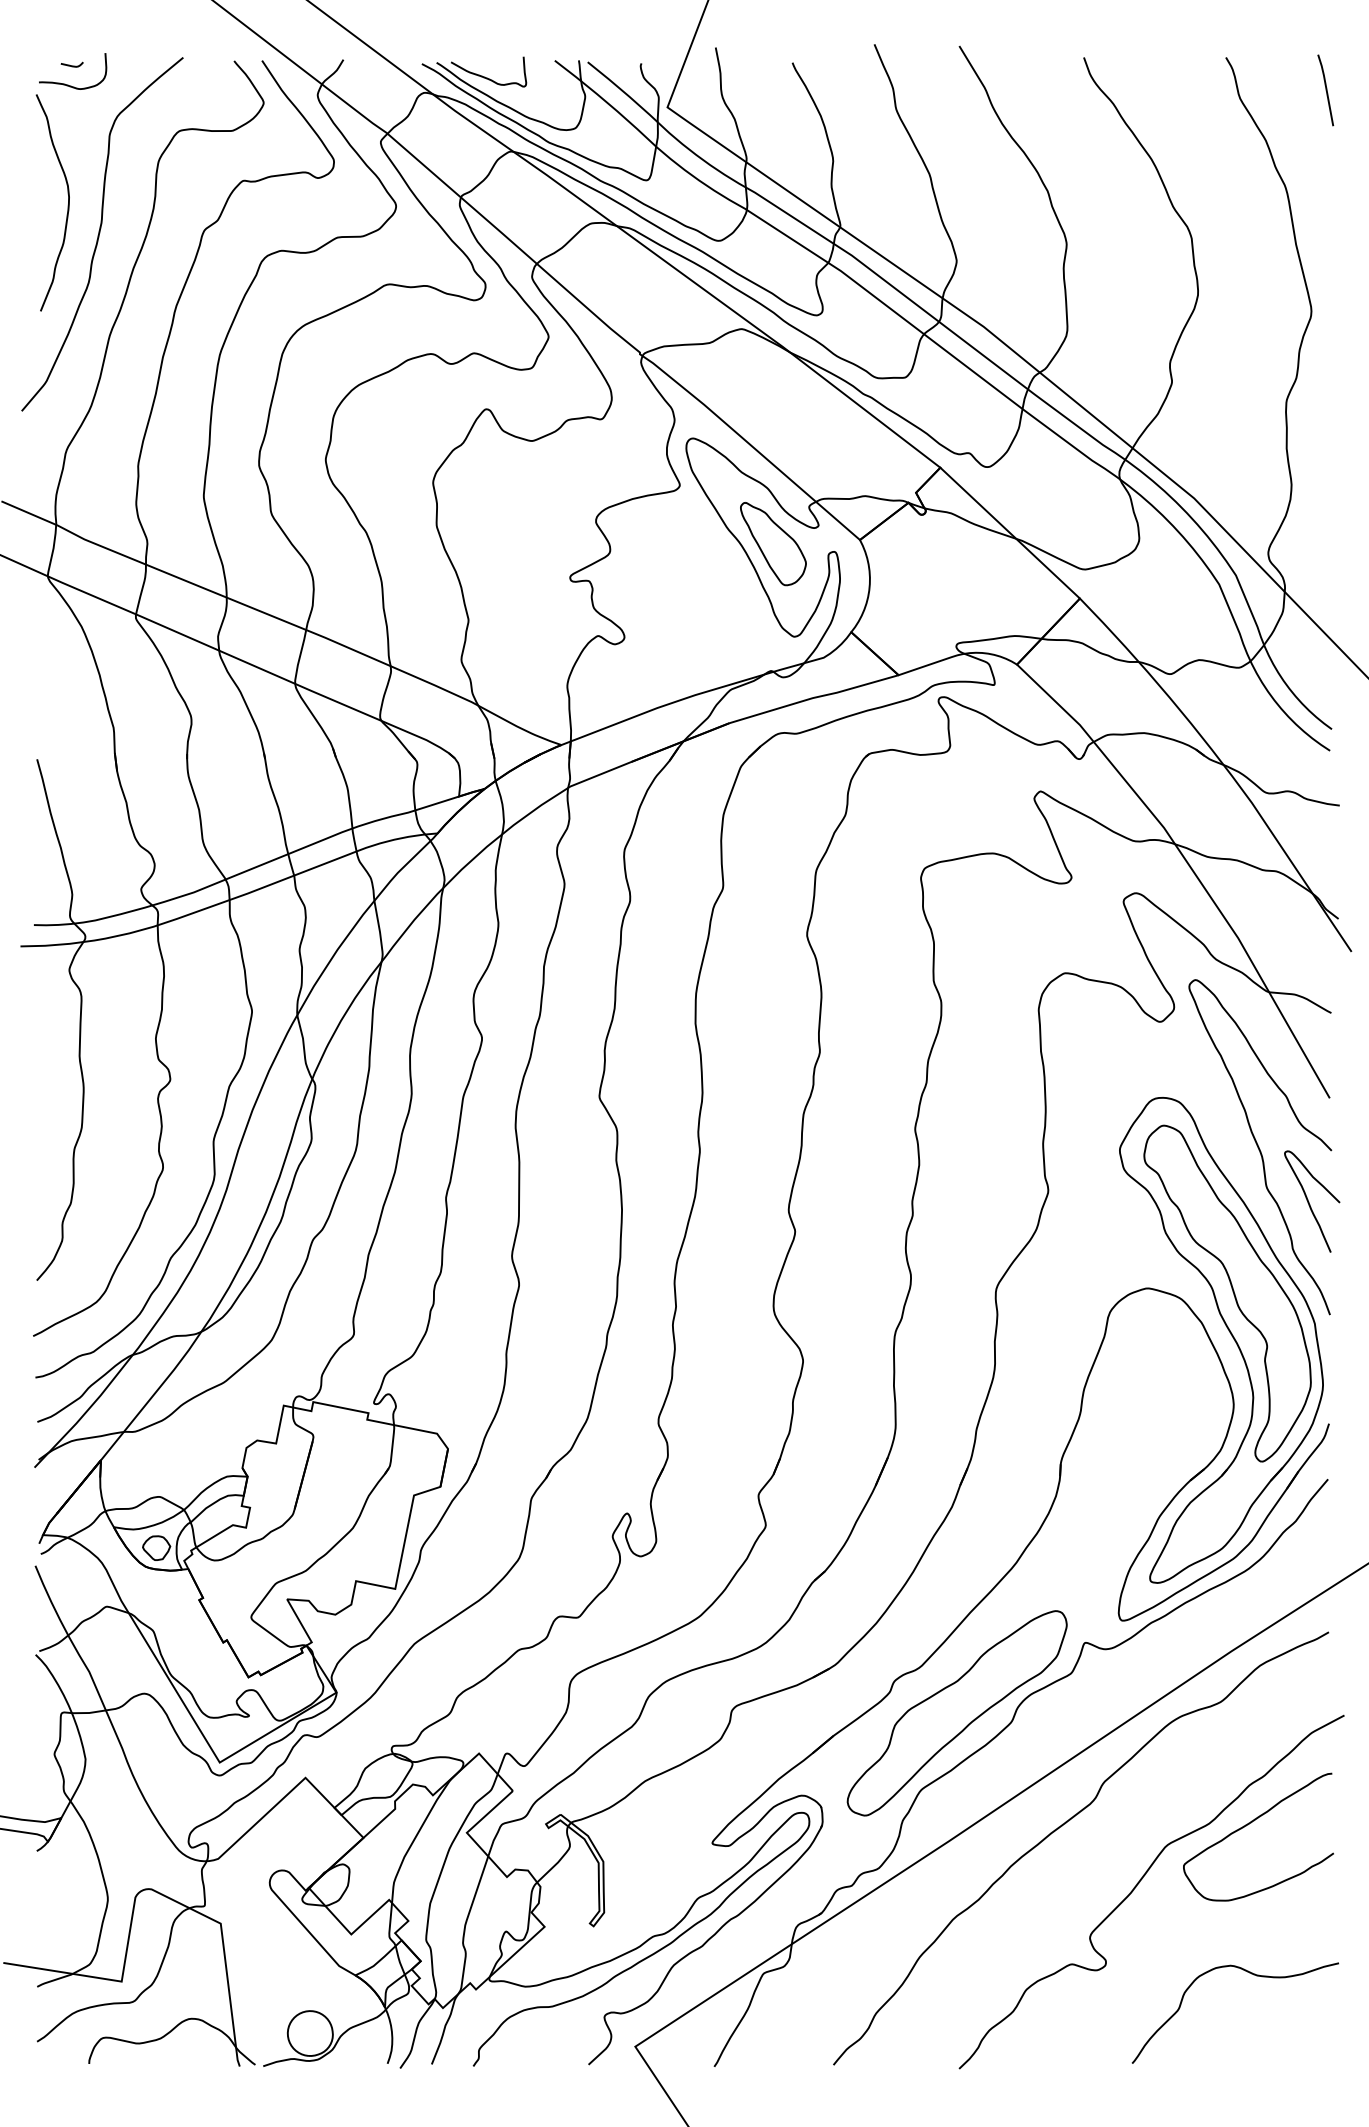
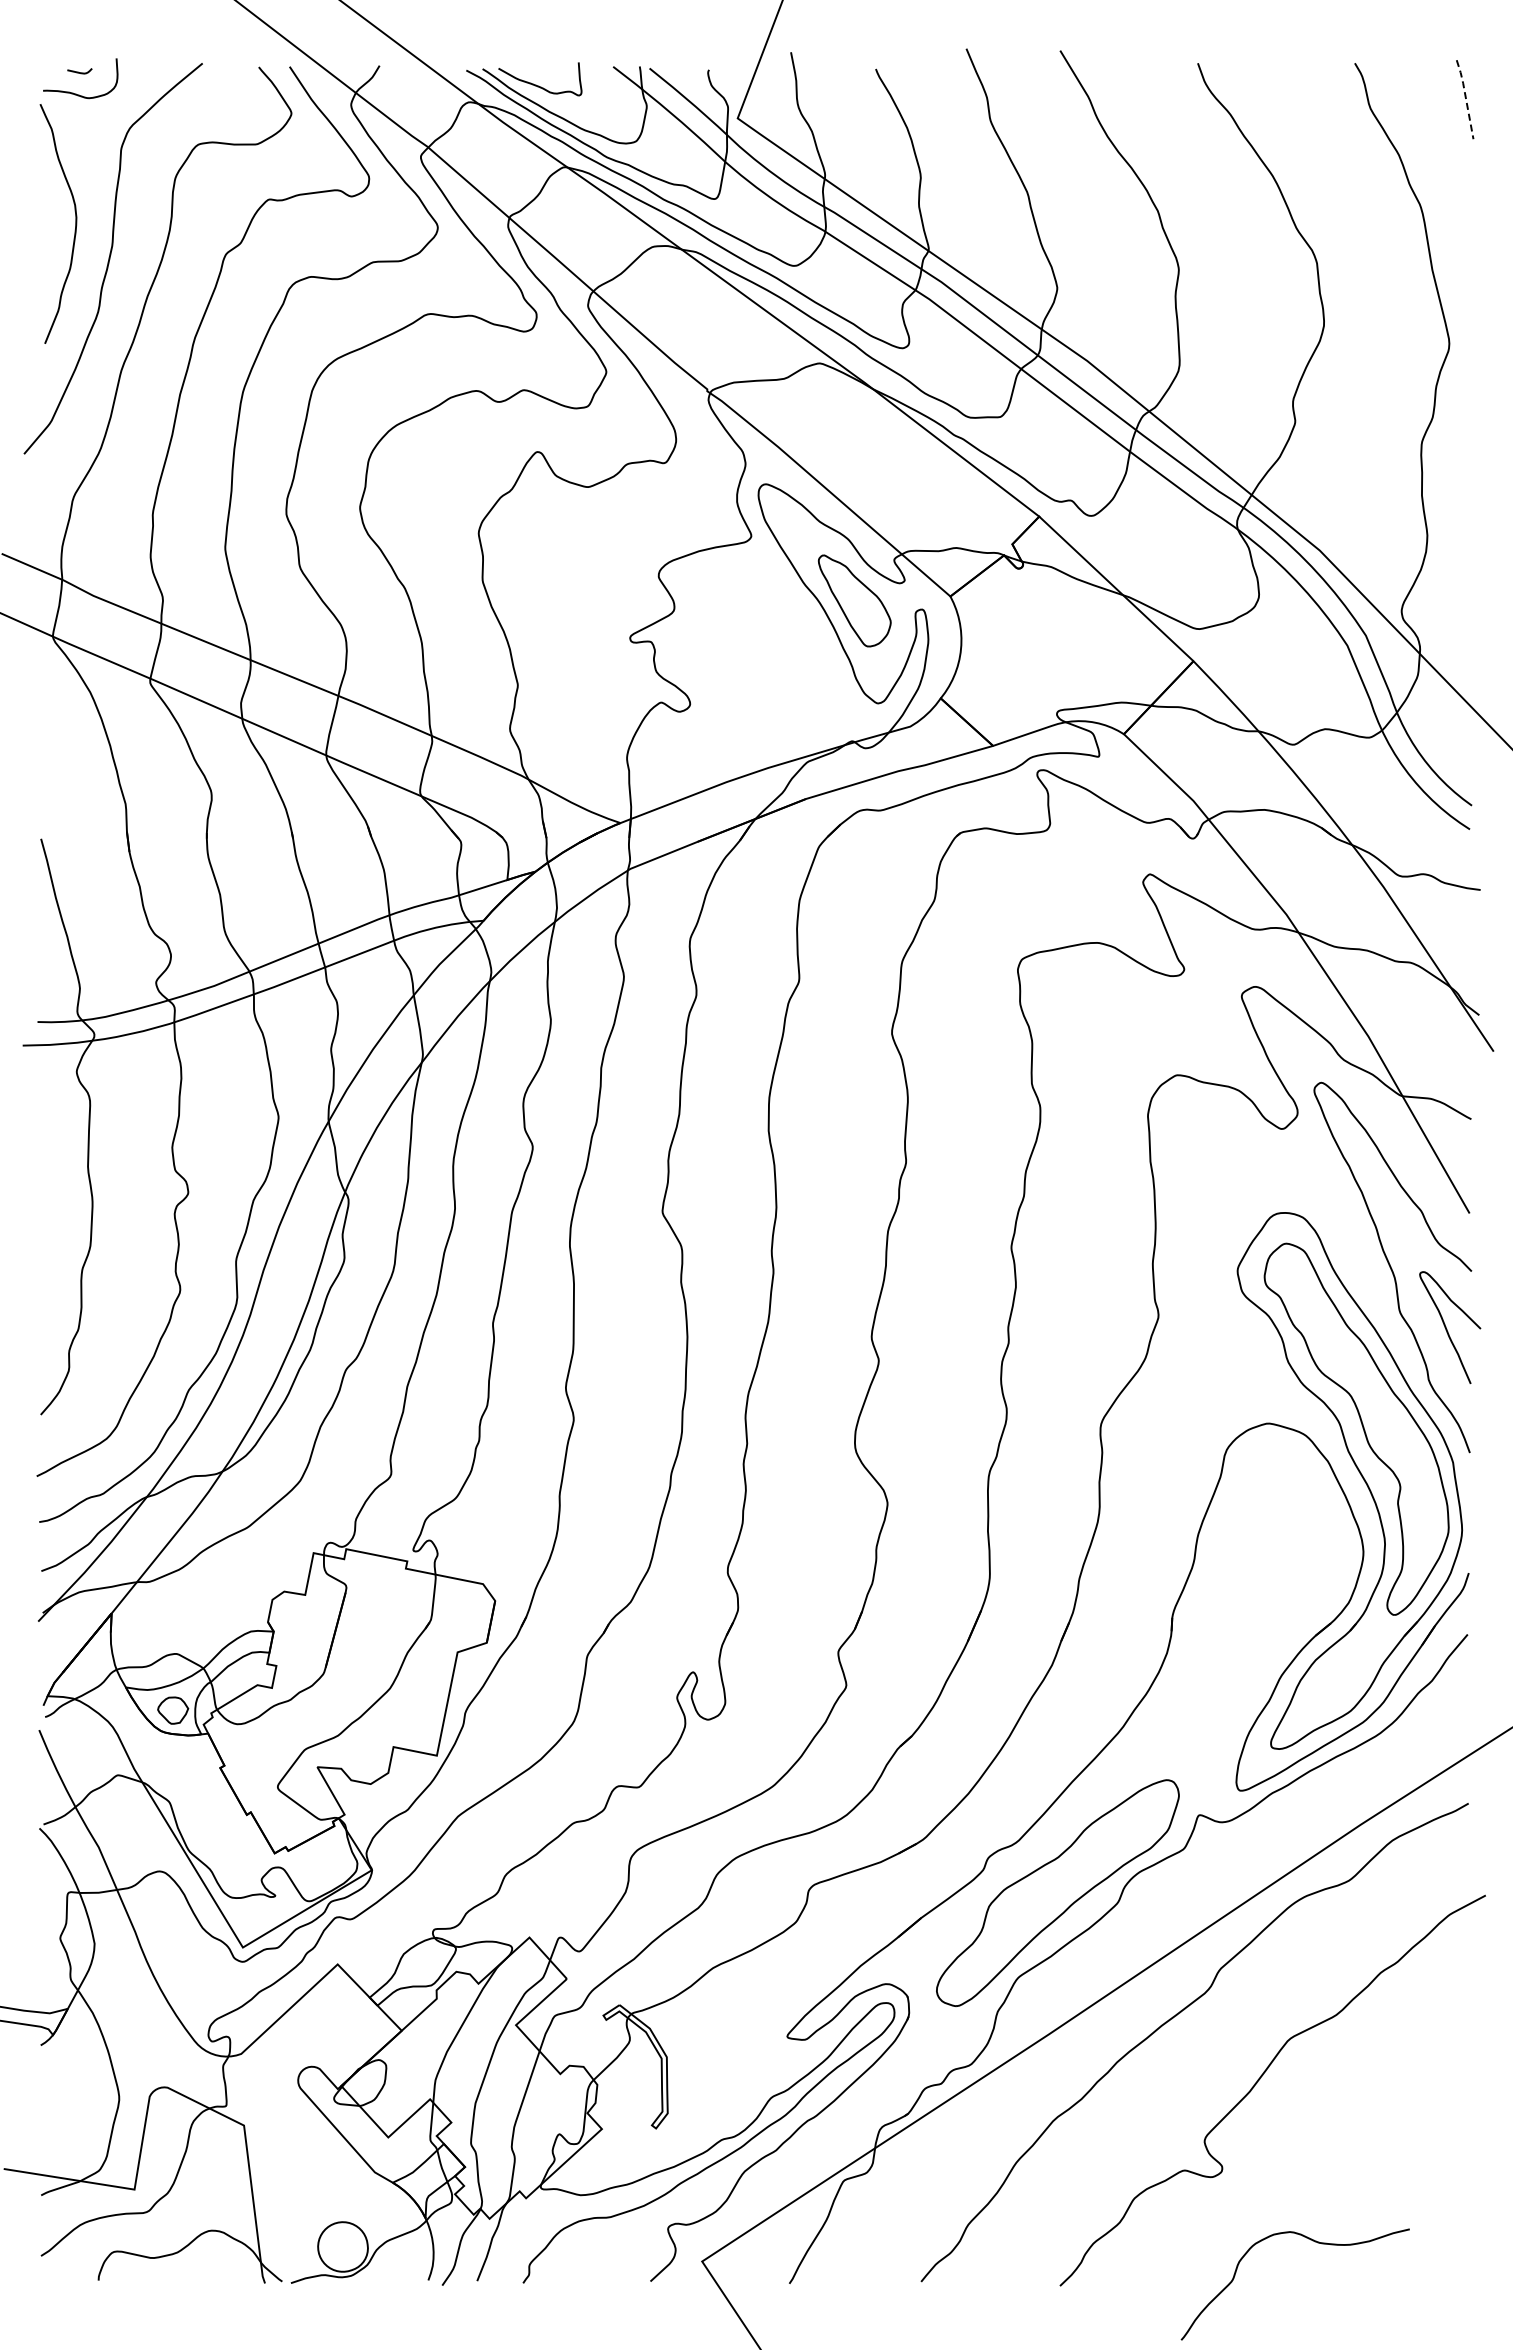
line: (1326, 89) -> (1465, 98), solid -> dashed
curve: (1251, 1823) -> (1383, 2014), removed
curve: (1250, 1974) -> (1312, 2241), moved

